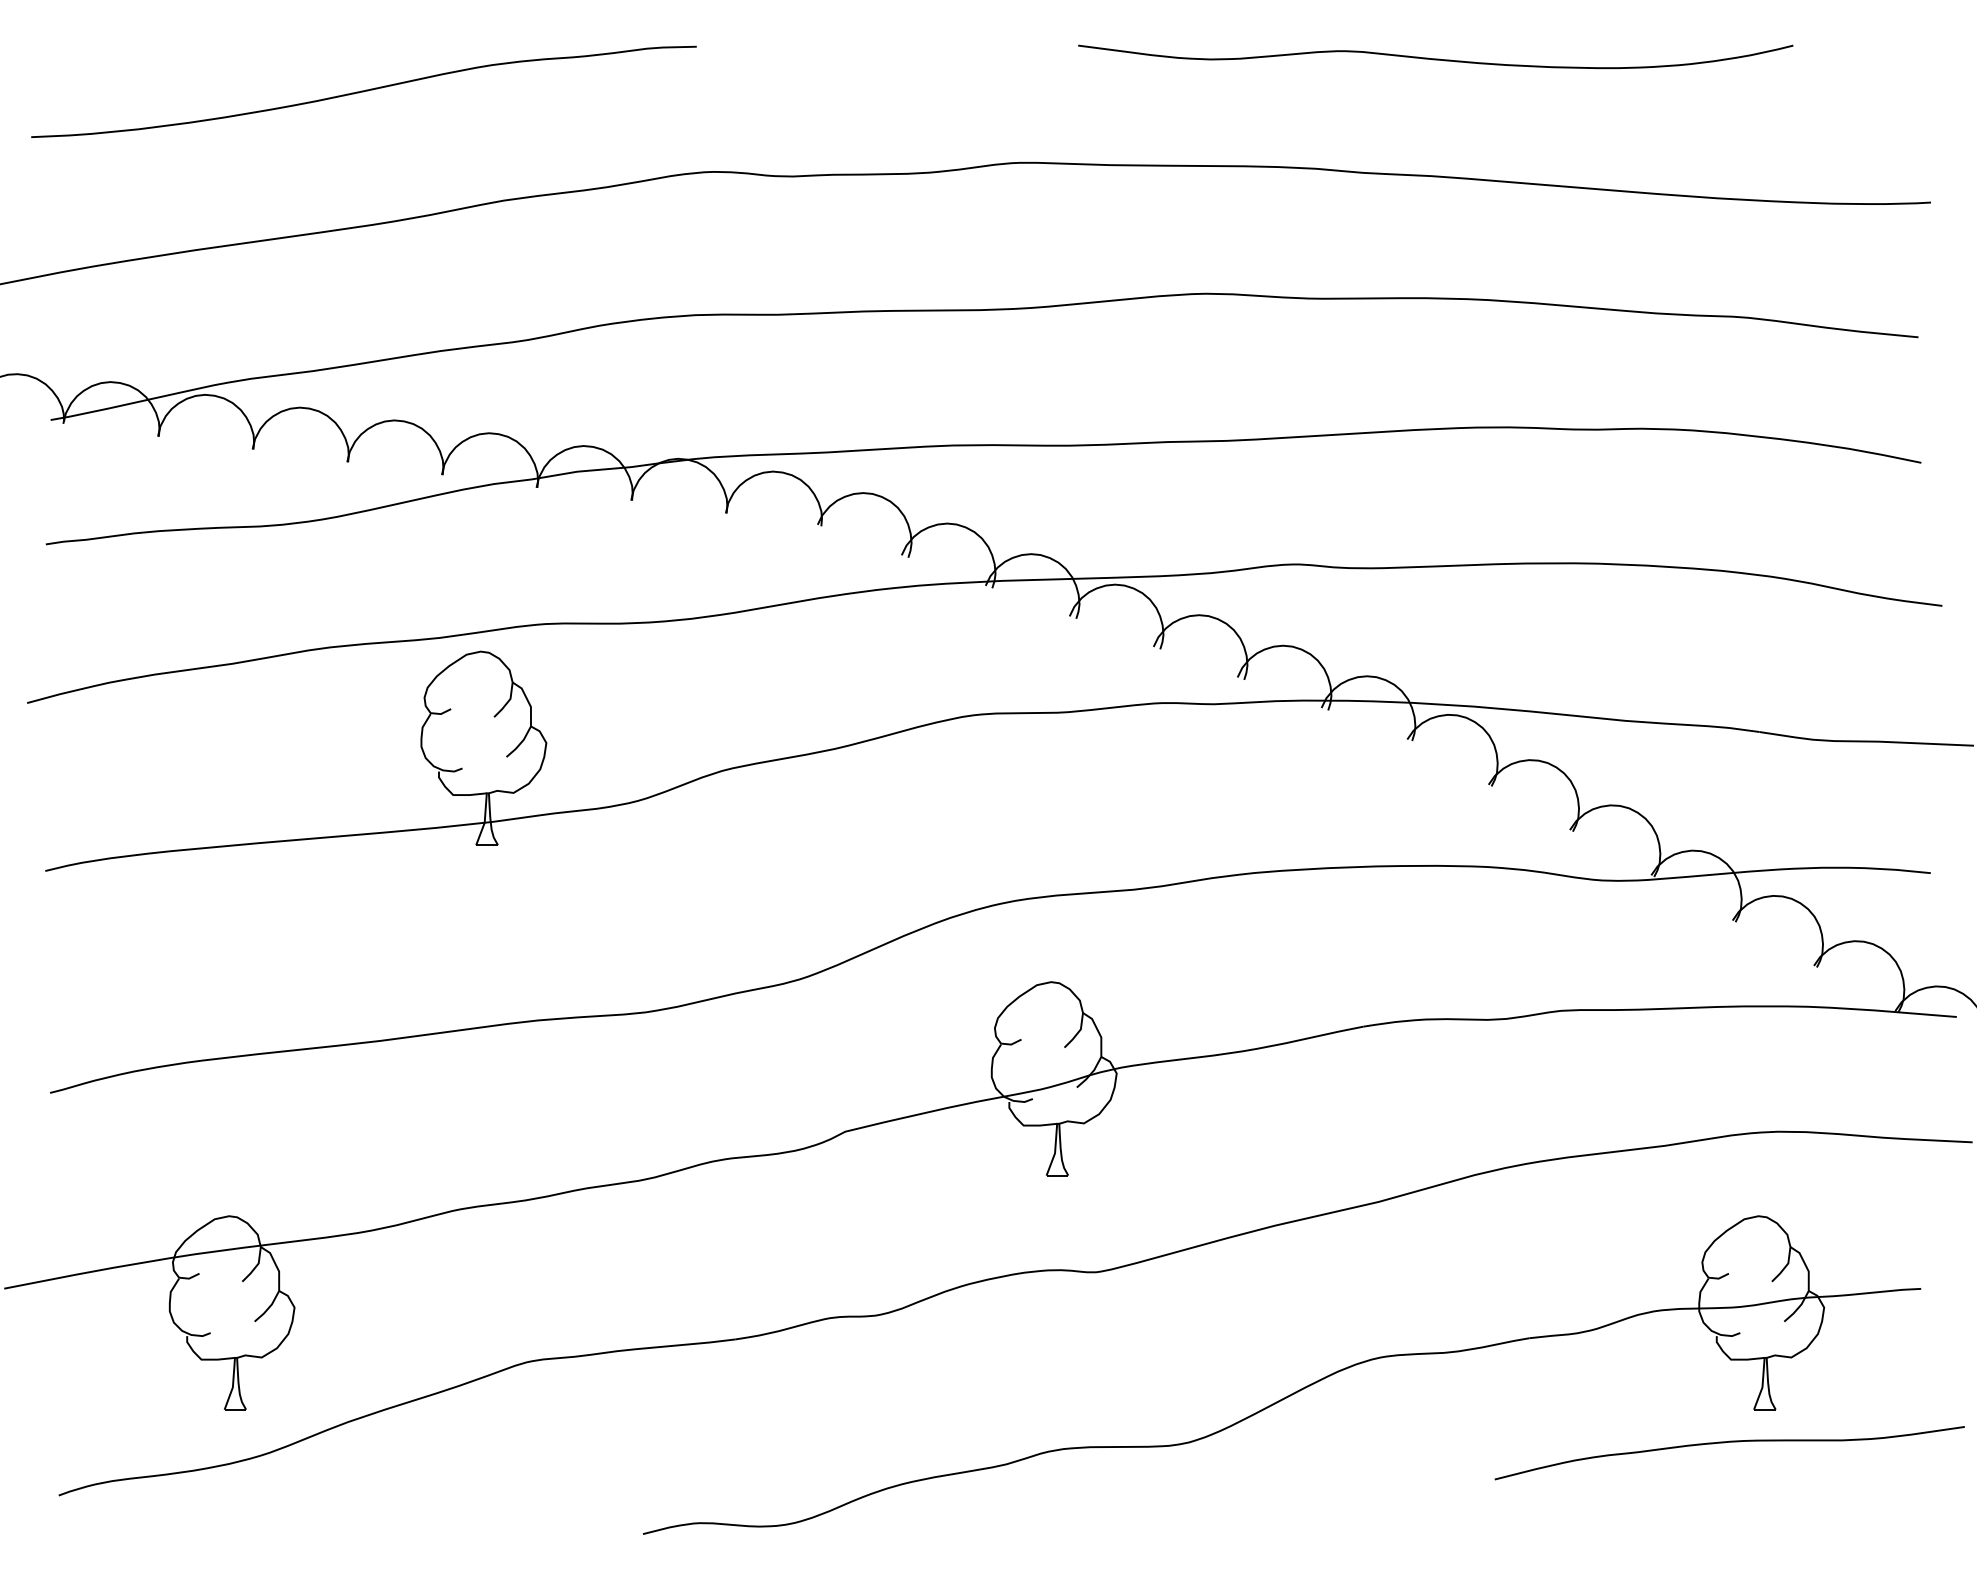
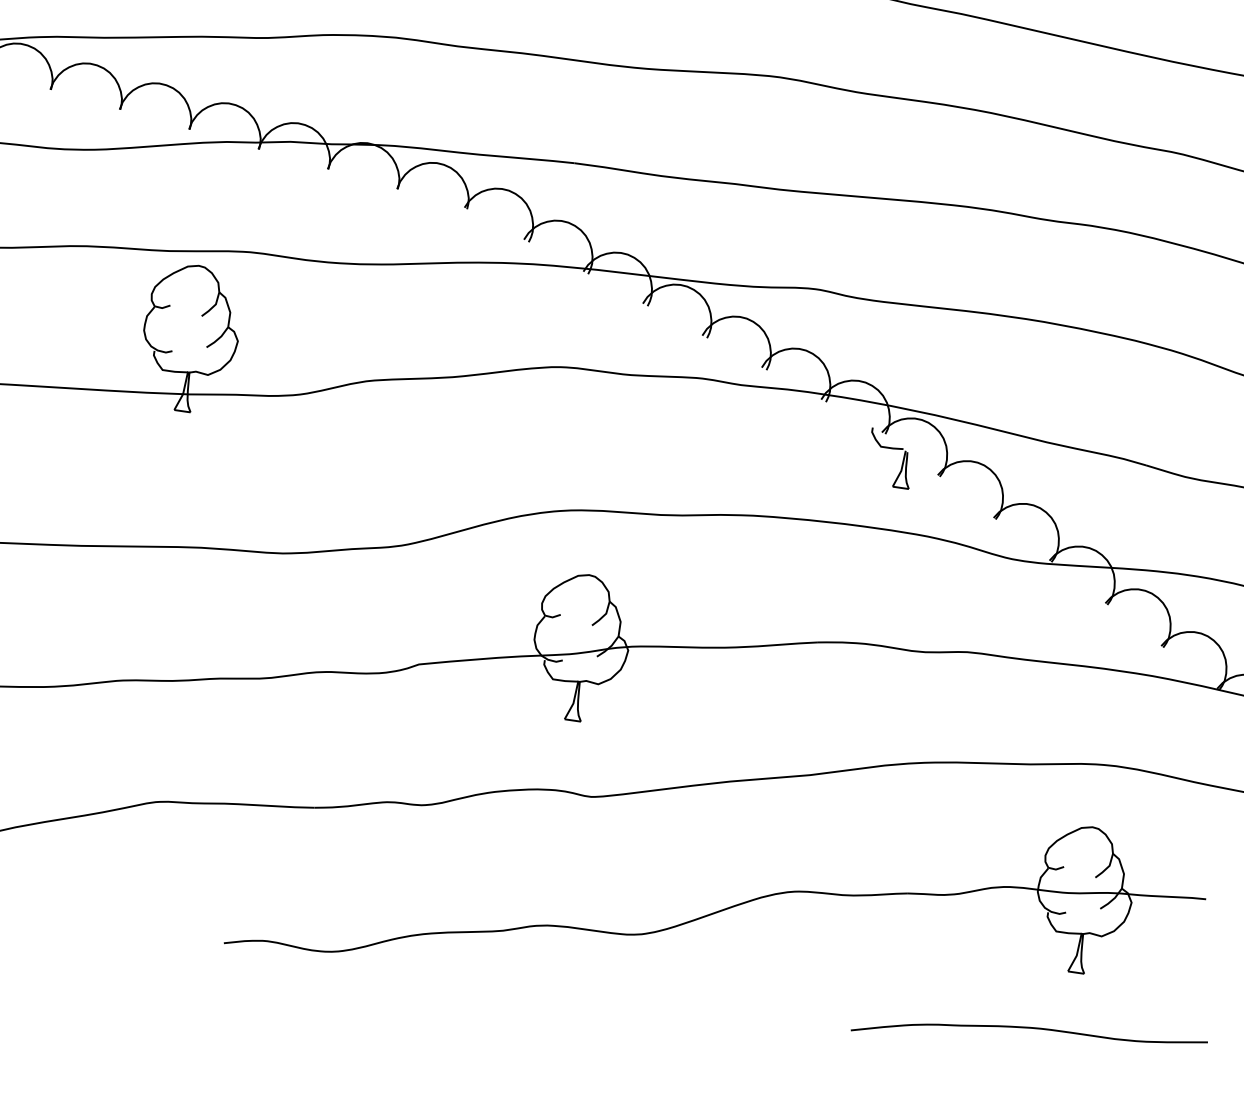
part: (1423, 759) -> (891, 449), added
curve: (1725, 1443) -> (1027, 1028), moved

